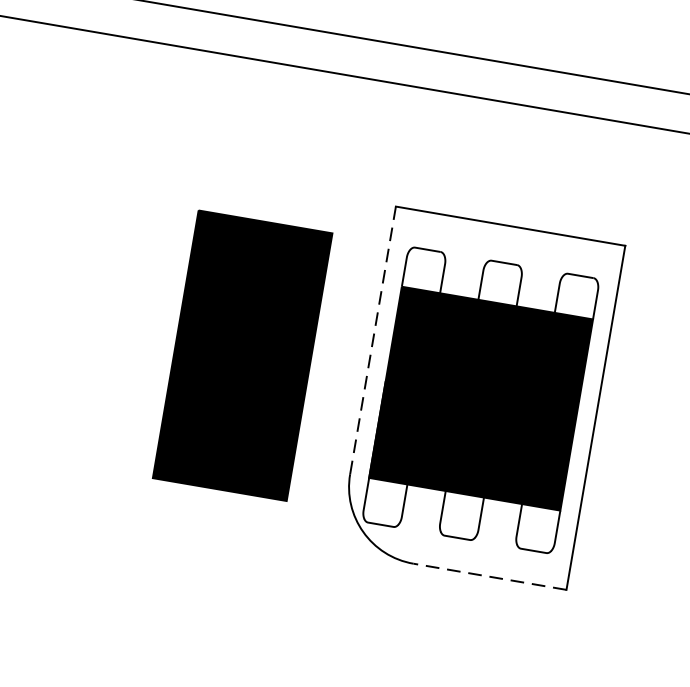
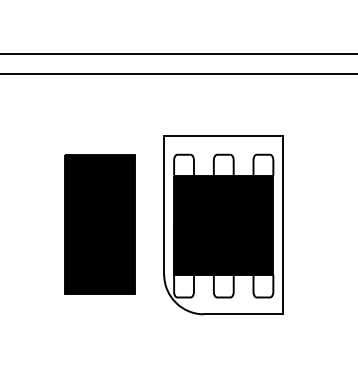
line: (373, 339) -> (164, 204), dashed -> solid
line: (489, 577) -> (243, 314), dashed -> solid

